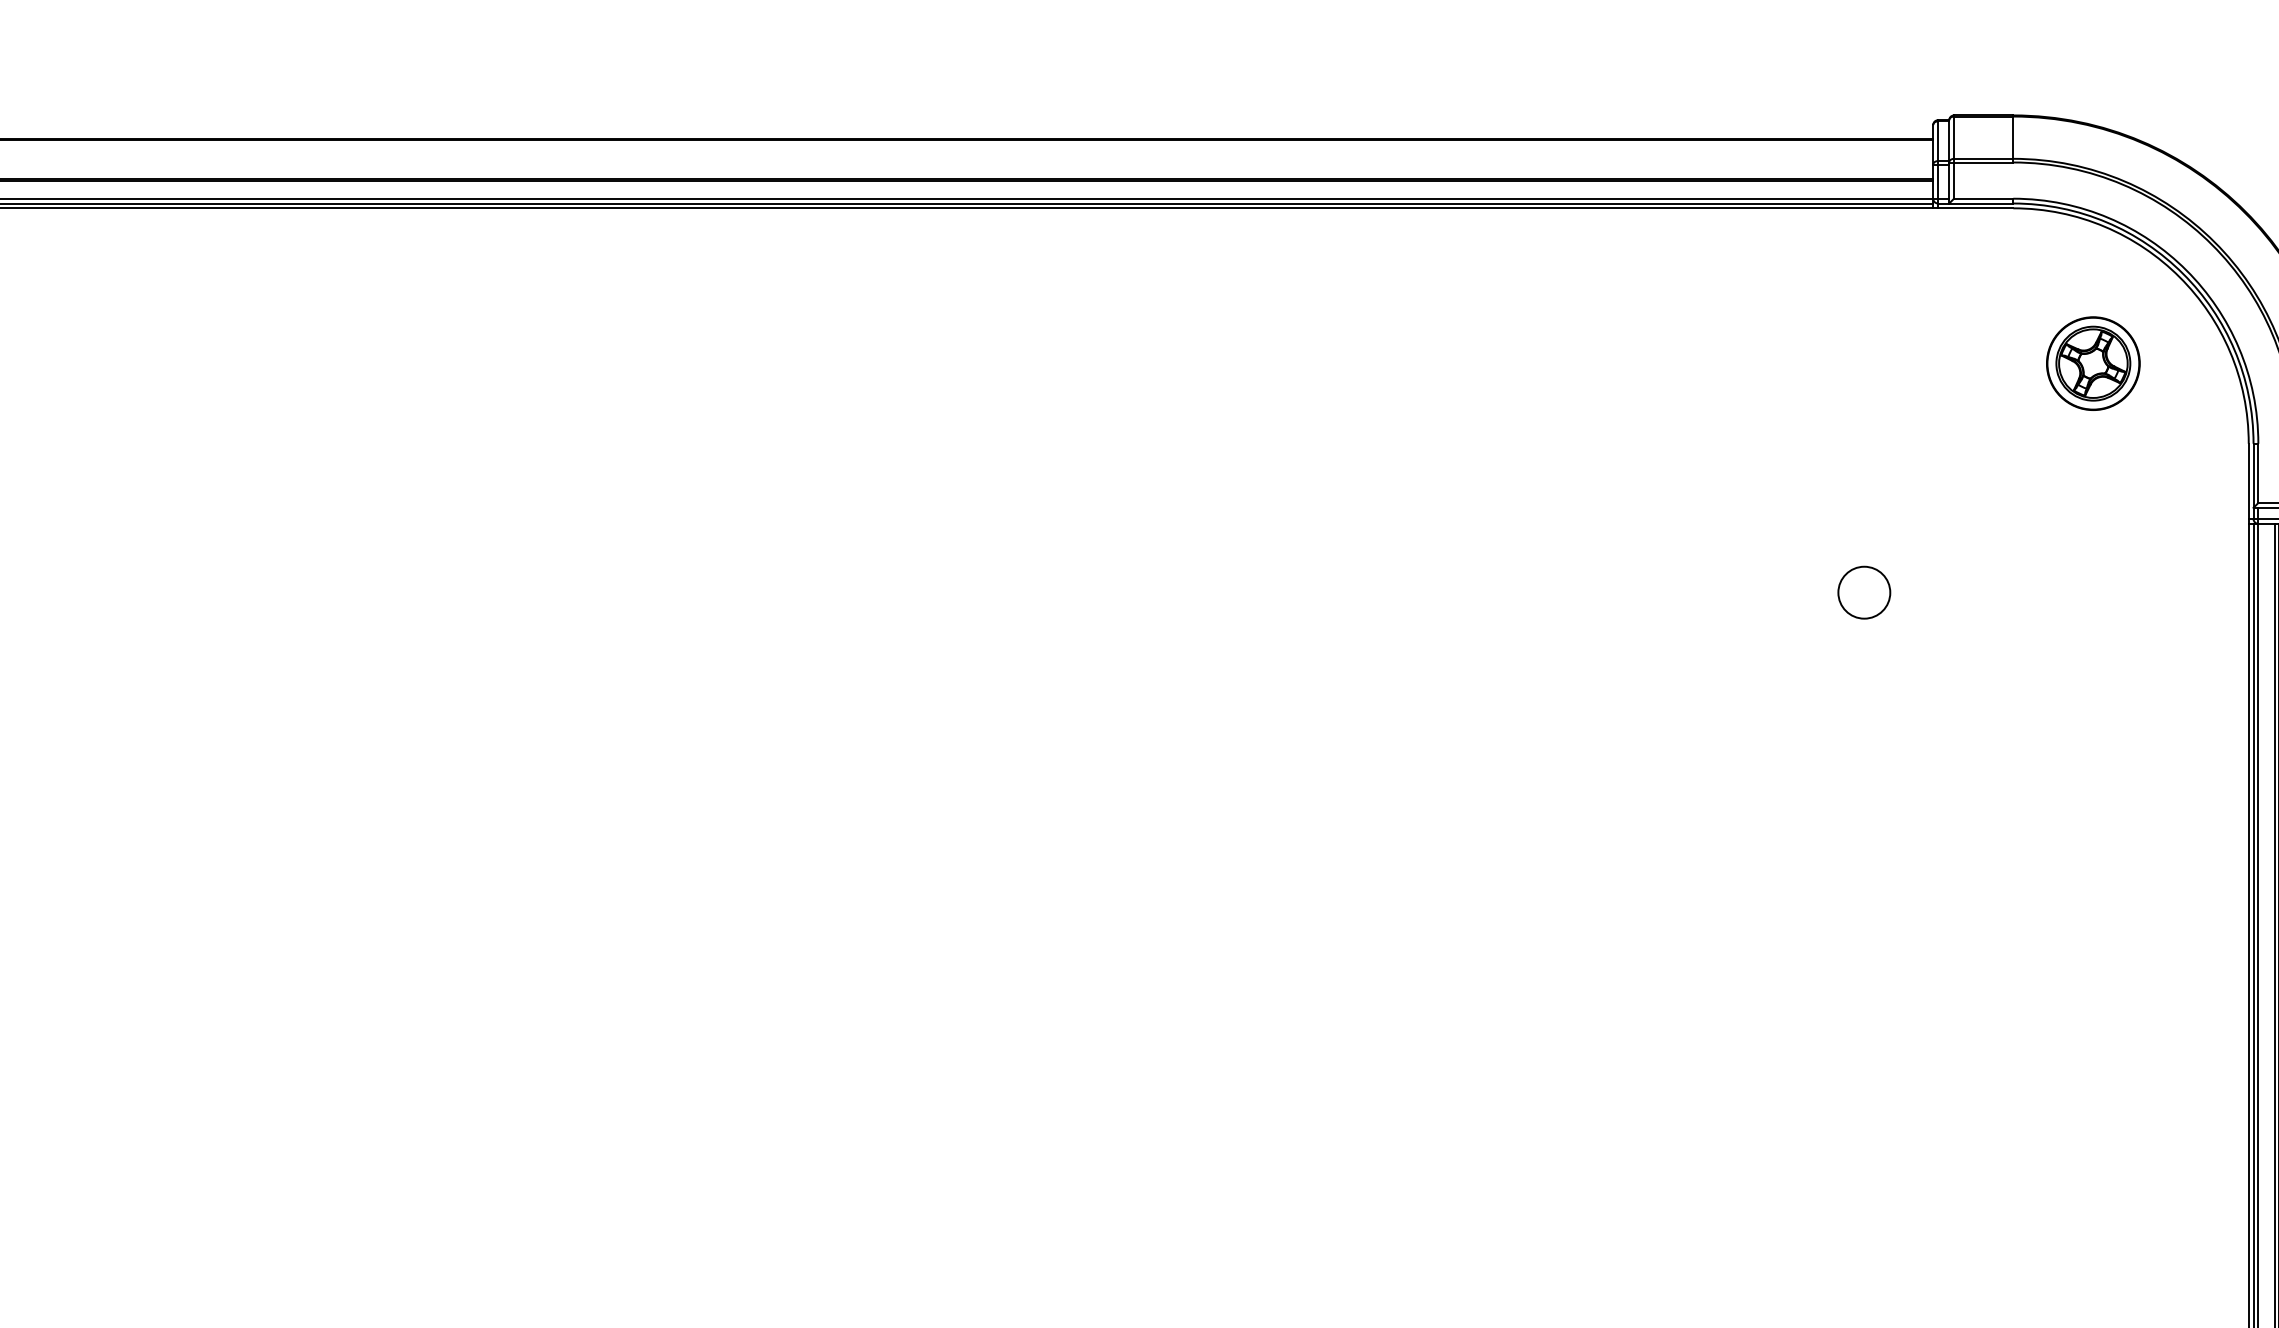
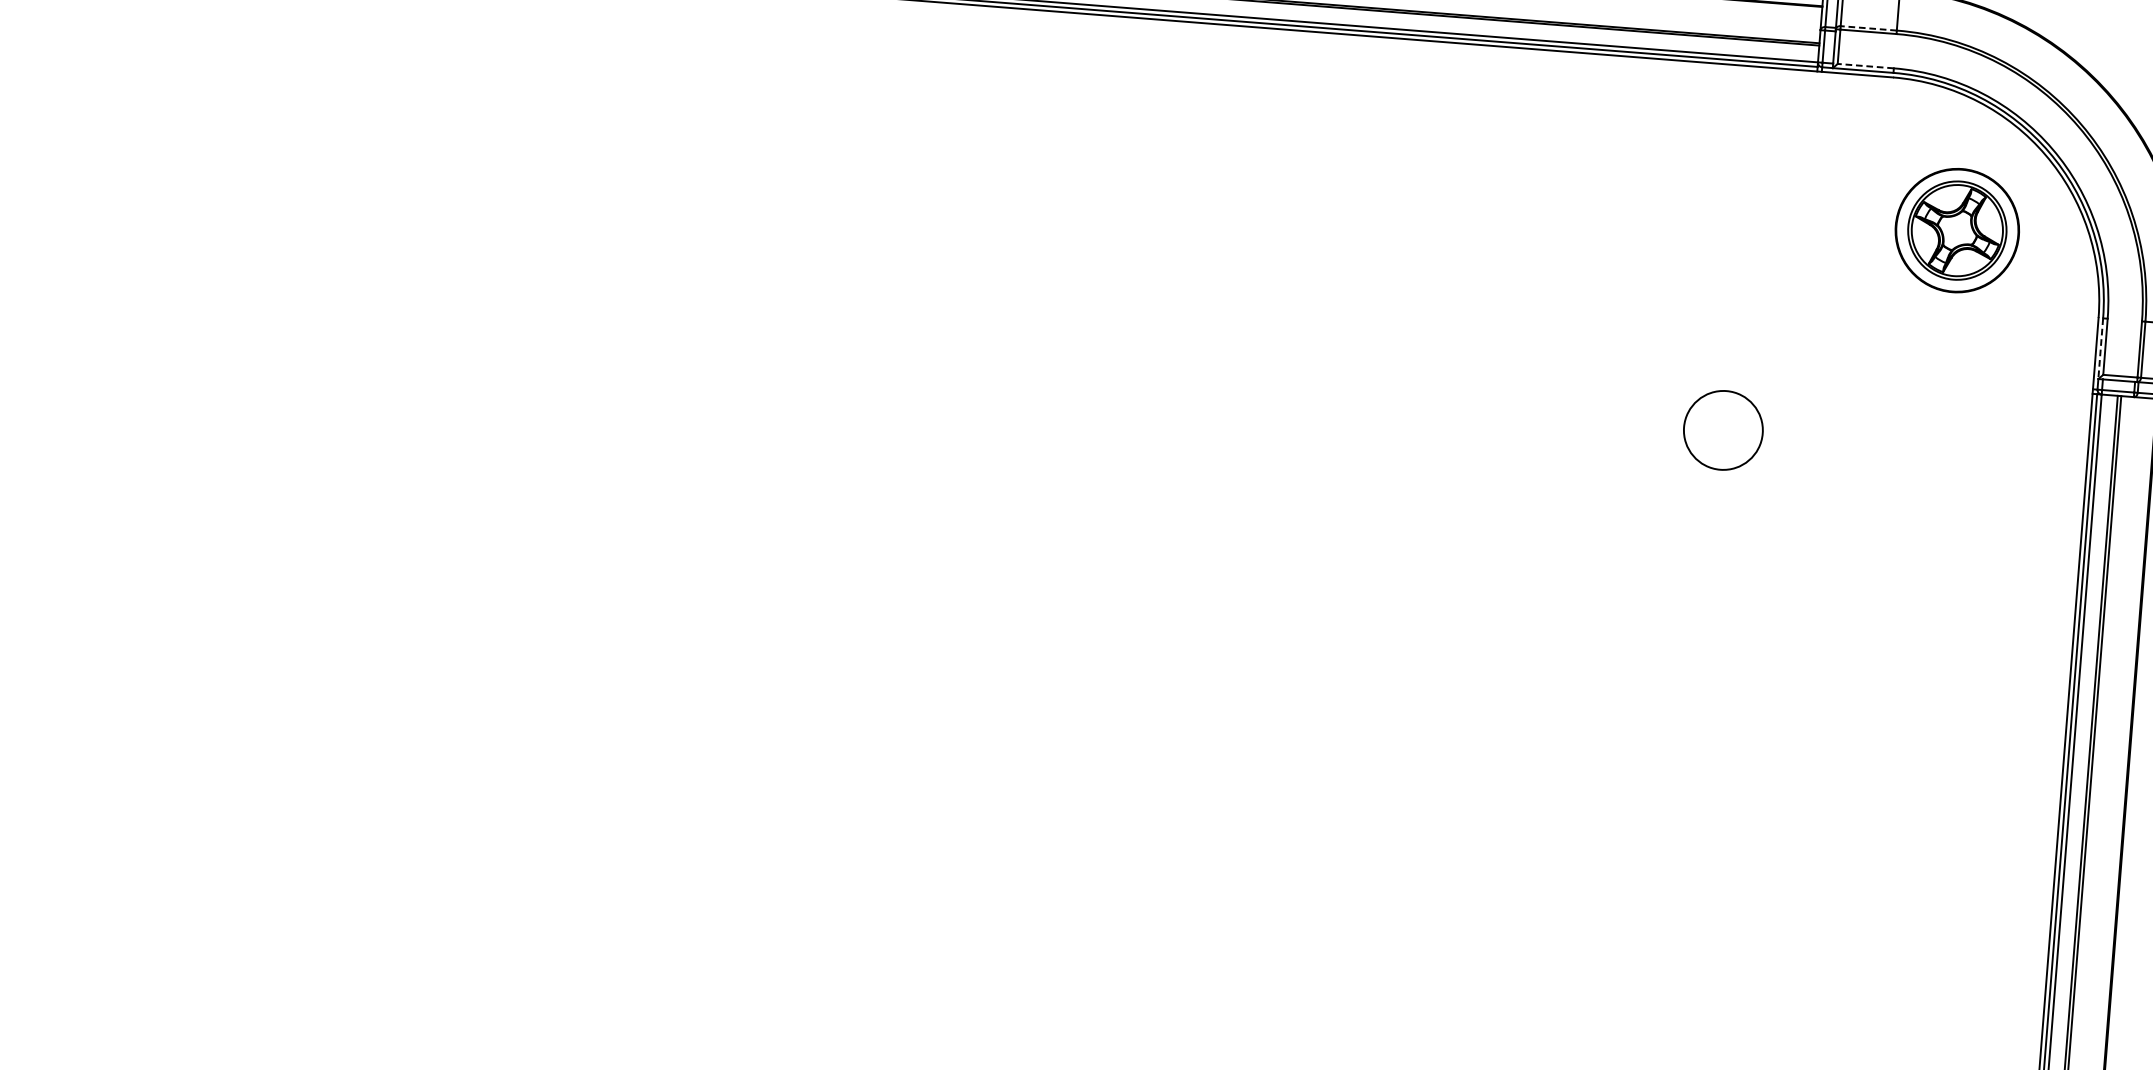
line: (1983, 158) -> (1868, 28), solid -> dashed
line: (1983, 198) -> (1865, 65), solid -> dashed
part: (2093, 363) -> (1957, 230), size x1.4
line: (2253, 476) -> (2100, 349), solid -> dashed
circle: (1864, 592) -> (1723, 430), size x1.6

